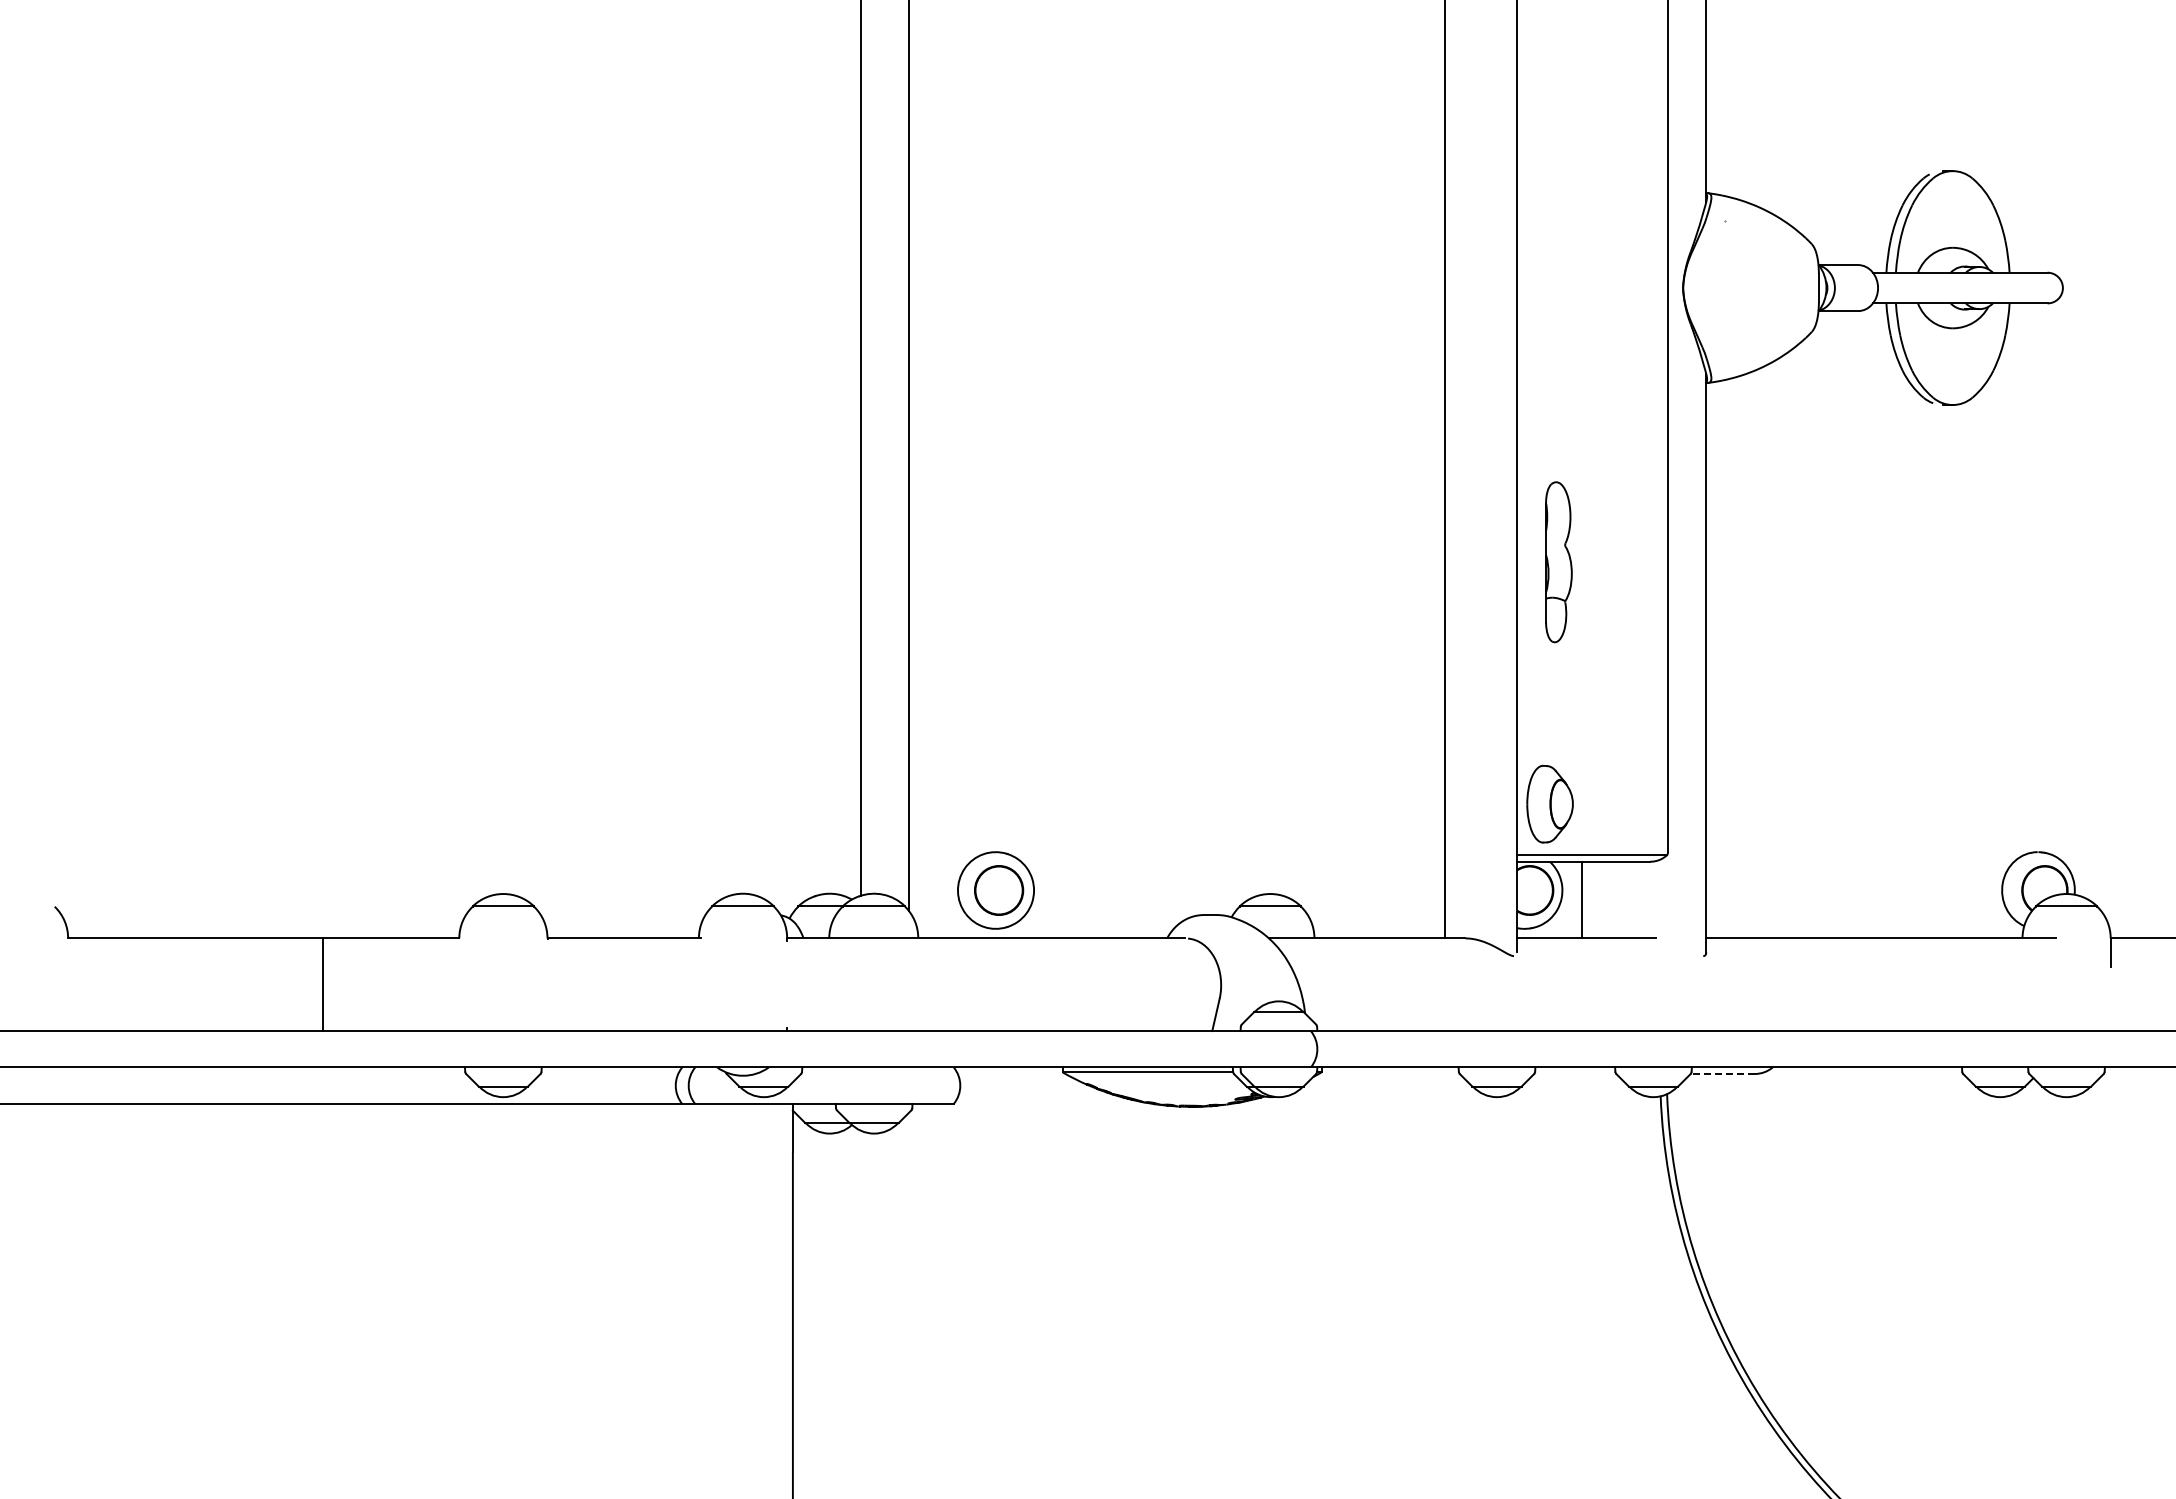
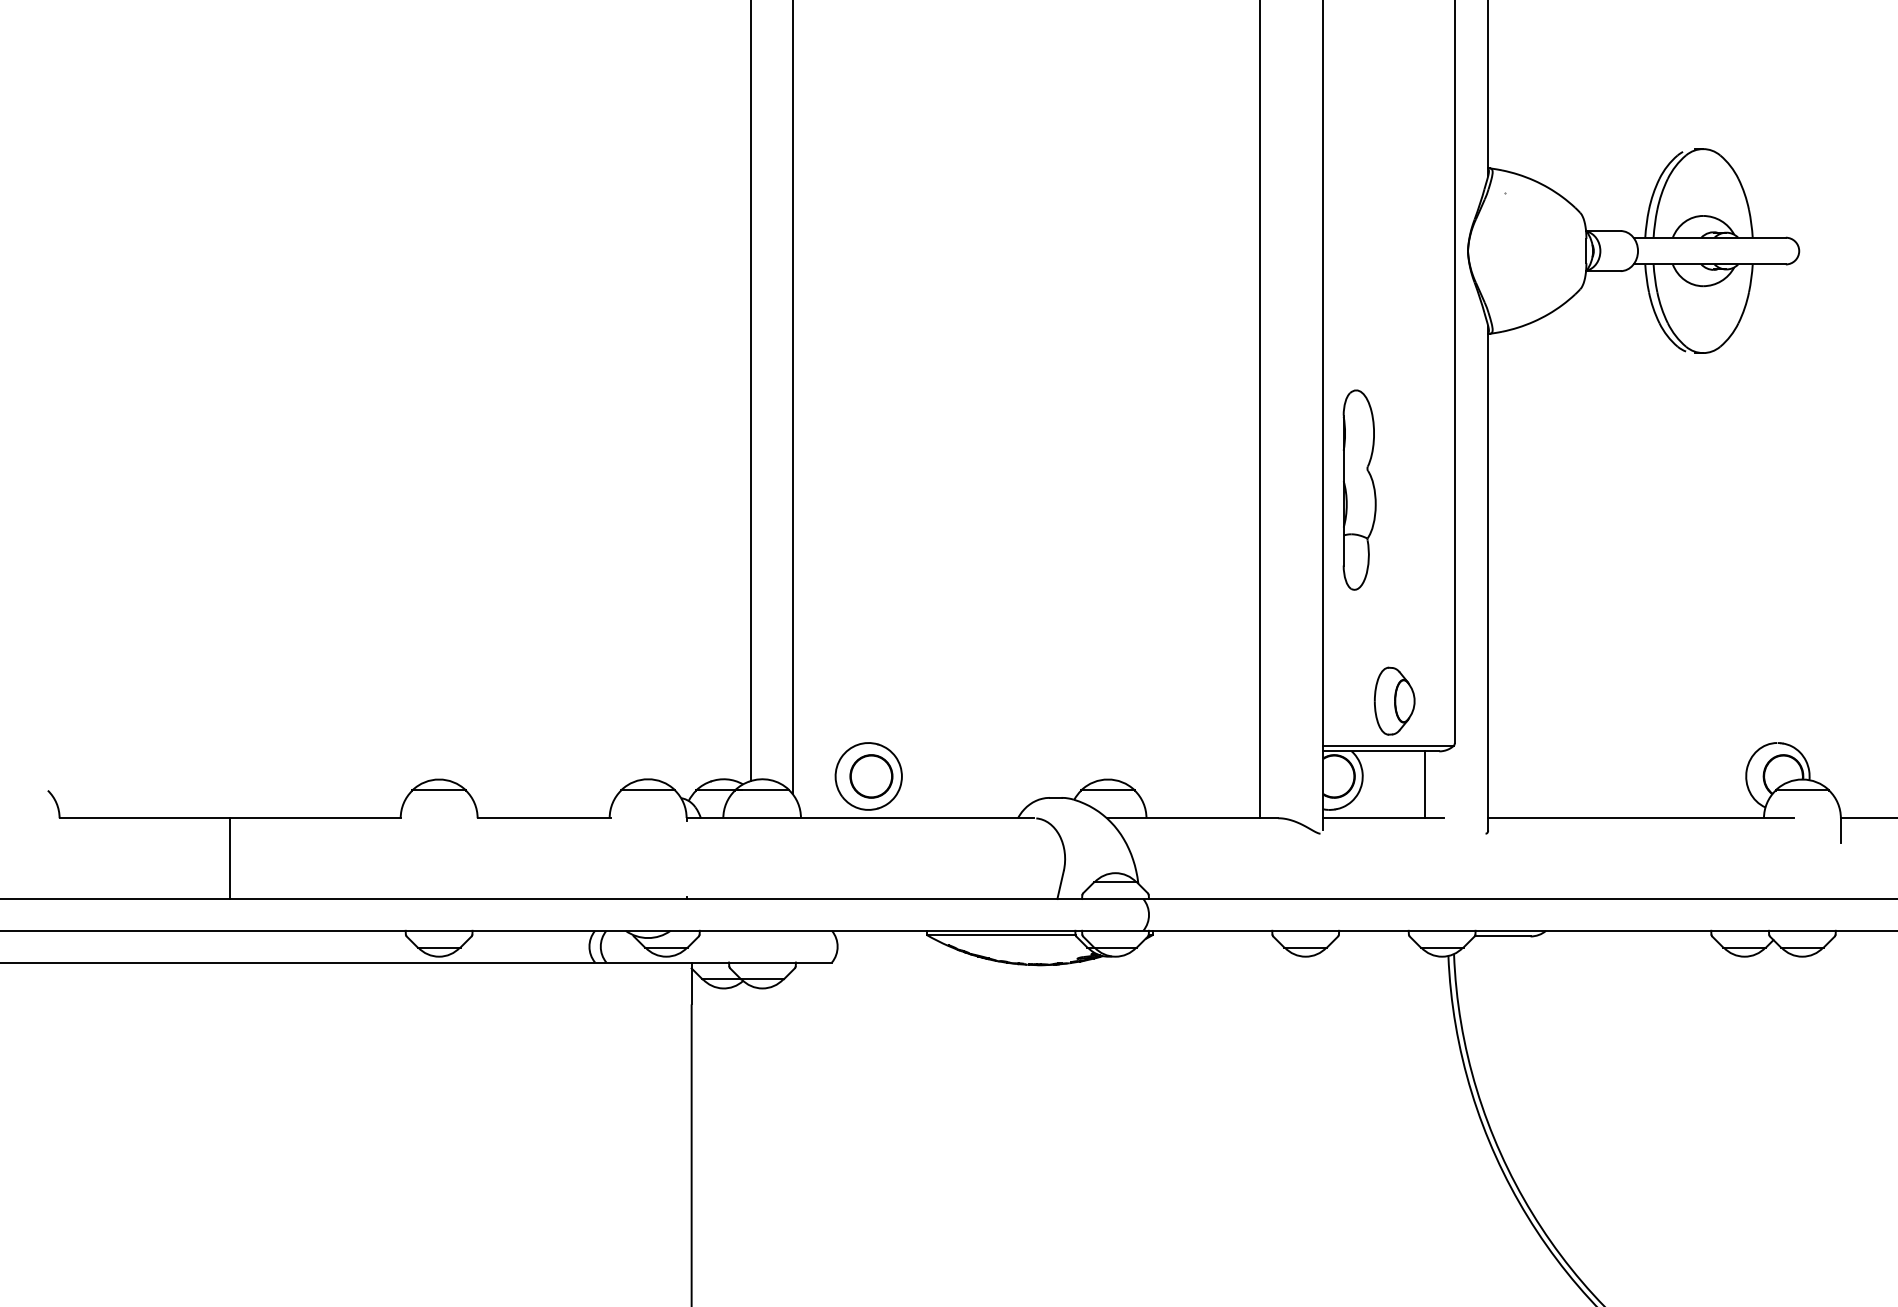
part: (1558, 562) -> (1359, 490), size x1.43
part: (1549, 803) -> (1394, 700), moved
line: (1582, 899) -> (1424, 784), moved
line: (322, 984) -> (229, 858), moved
line: (1722, 1073) -> (1502, 936), dashed -> solid

